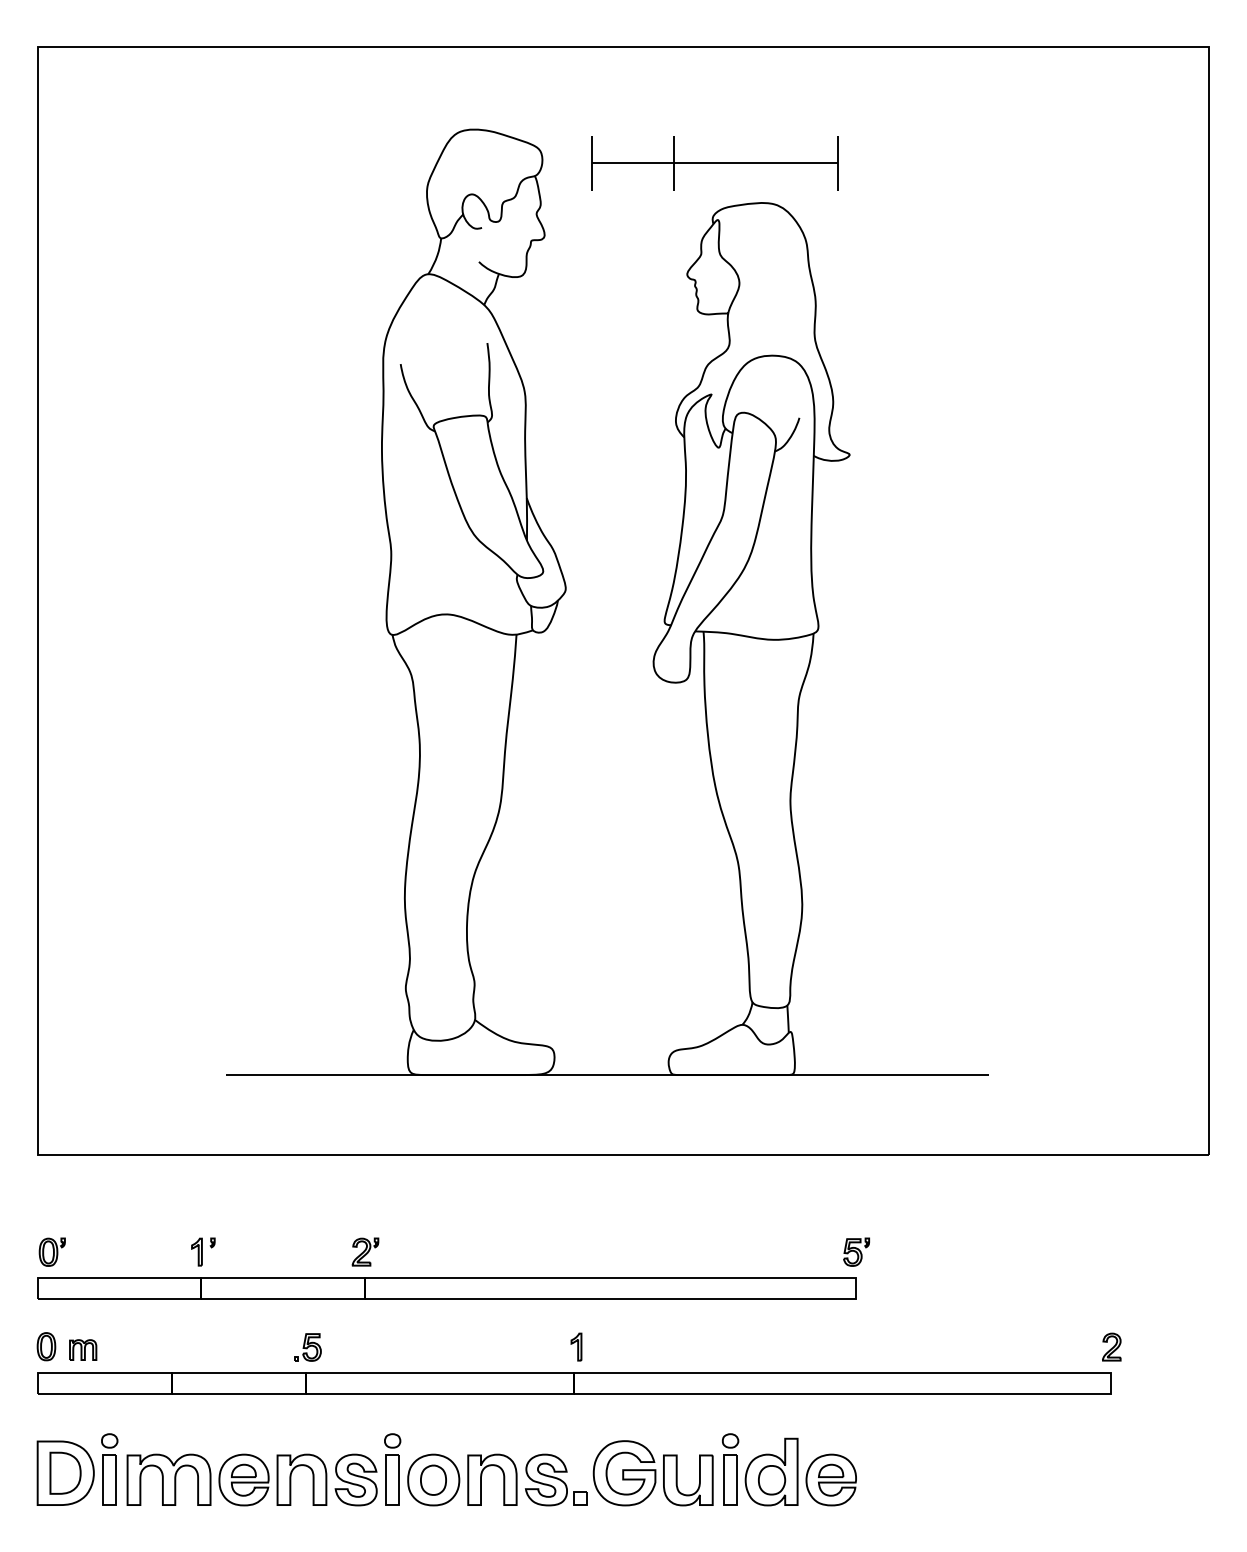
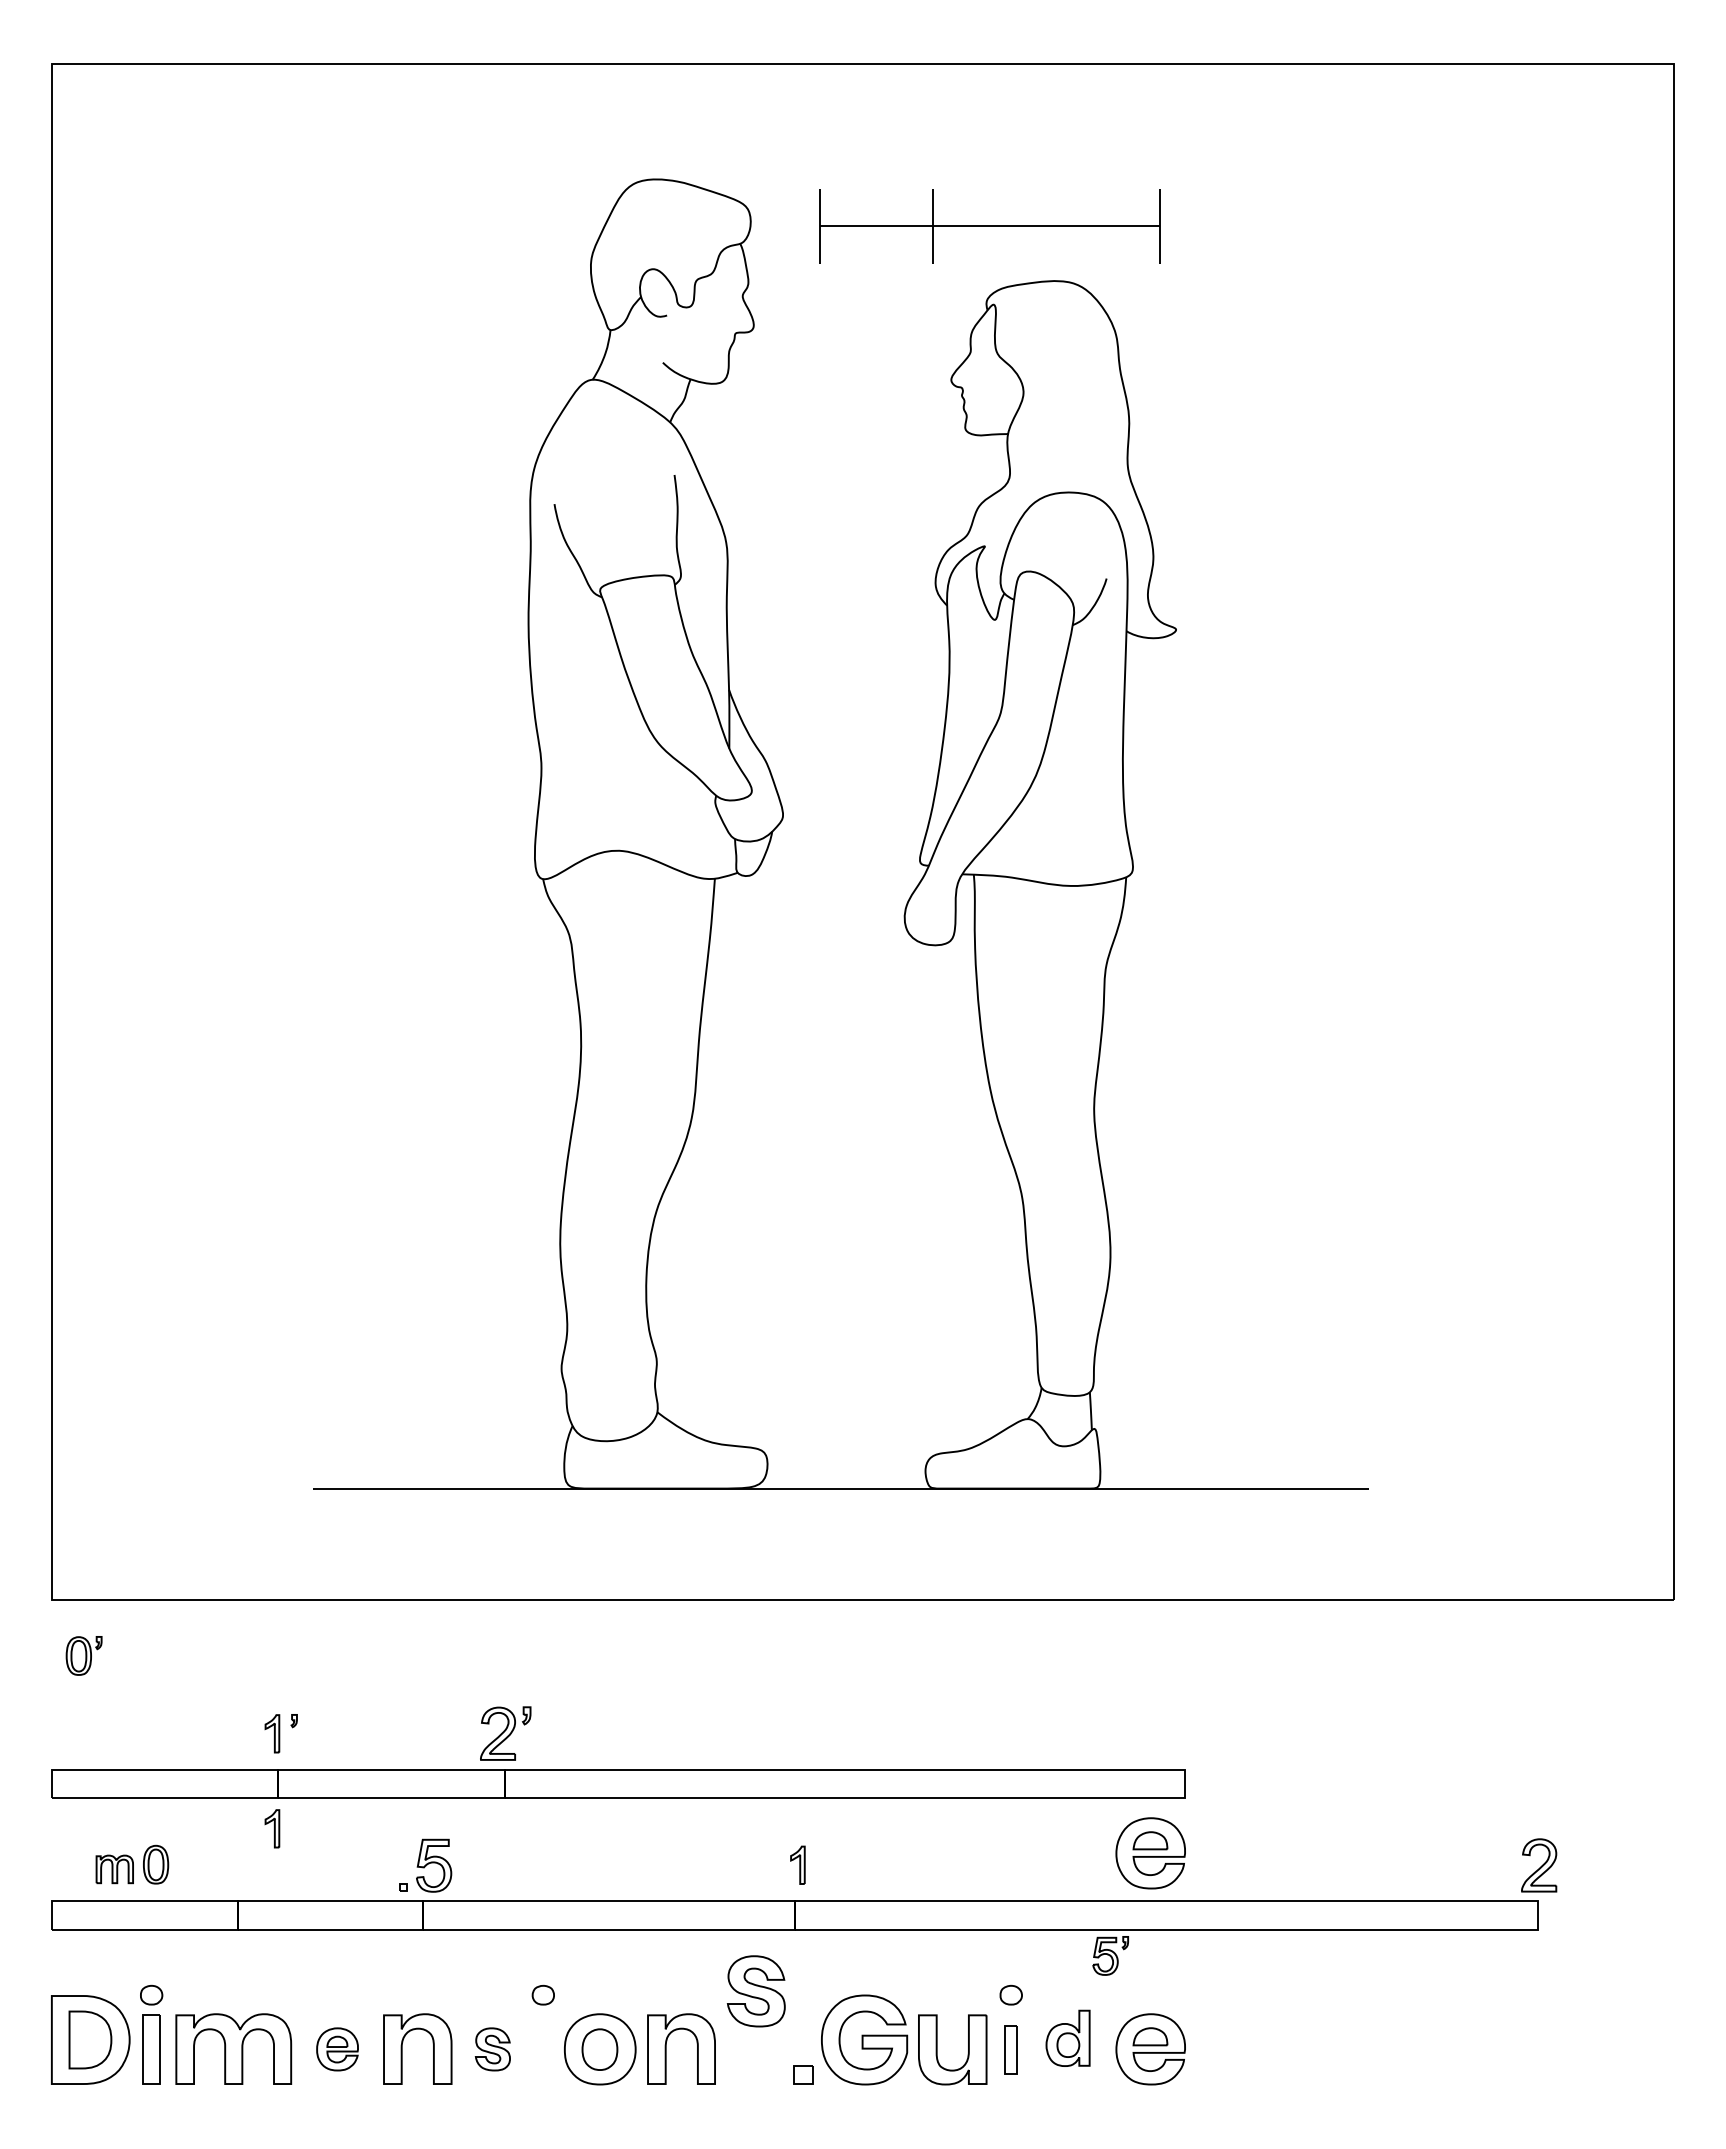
part: (51, 1251) -> (83, 1655), moved
part: (365, 1251) -> (505, 1733), size x1.4
part: (856, 1251) -> (1110, 1955), moved
part: (197, 1320) -> (272, 1828), added
part: (831, 1338) -> (1150, 1853), added
part: (46, 1346) -> (156, 1864), moved
part: (1111, 1346) -> (1538, 1864), size x1.4
part: (307, 1347) -> (425, 1865), size x1.4
part: (771, 1472) -> (1067, 2038), size x0.6
part: (243, 1480) -> (337, 2049), size x0.6
part: (355, 1480) -> (492, 2049), size x0.6
part: (392, 1480) -> (543, 2049), removed
part: (545, 1480) -> (755, 1991), moved
part: (730, 1480) -> (1010, 2049), size x0.7

